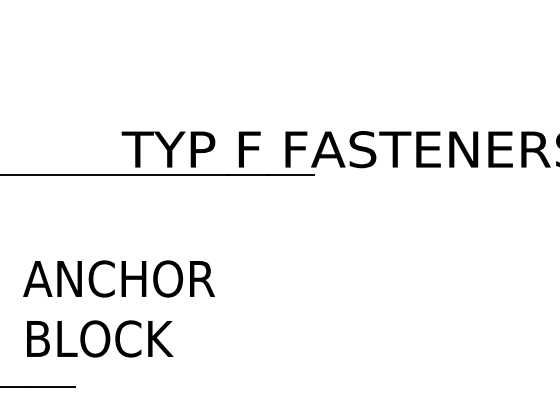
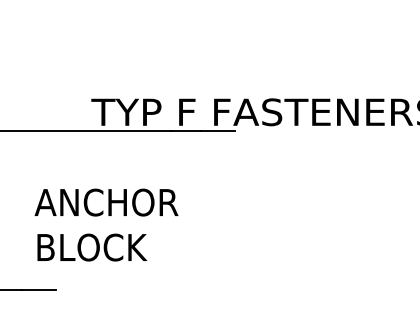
text: (118, 308) -> (106, 224), moved

